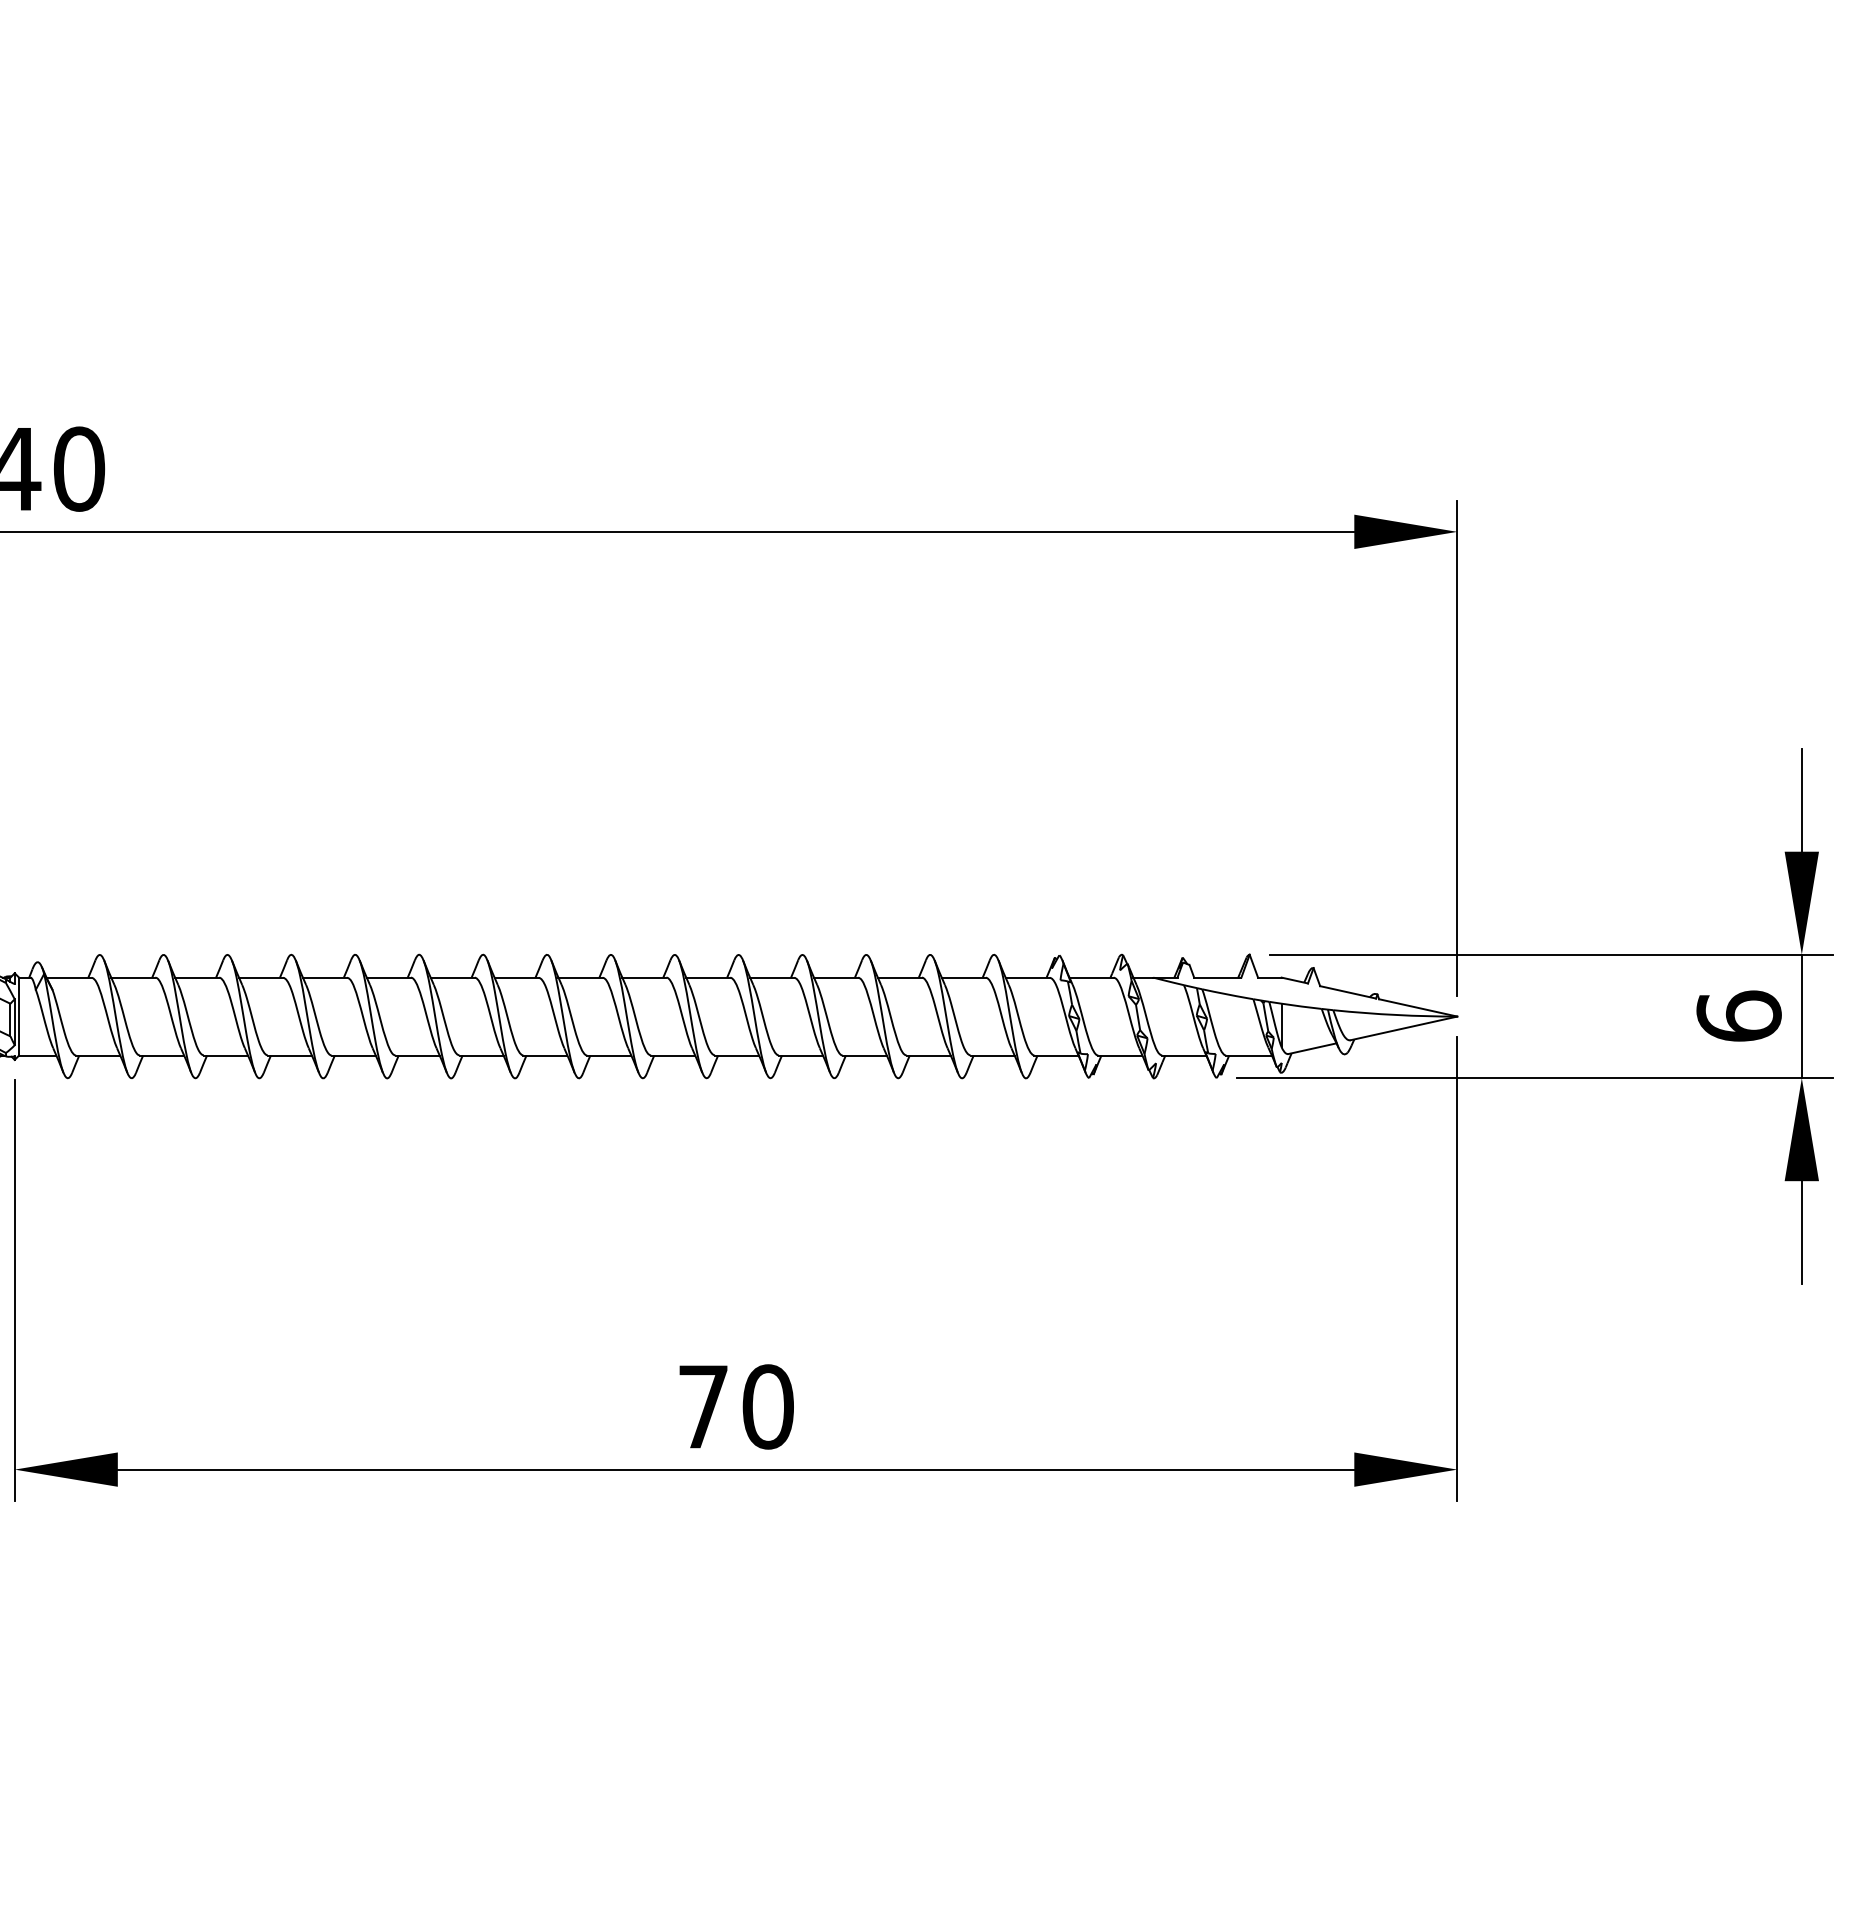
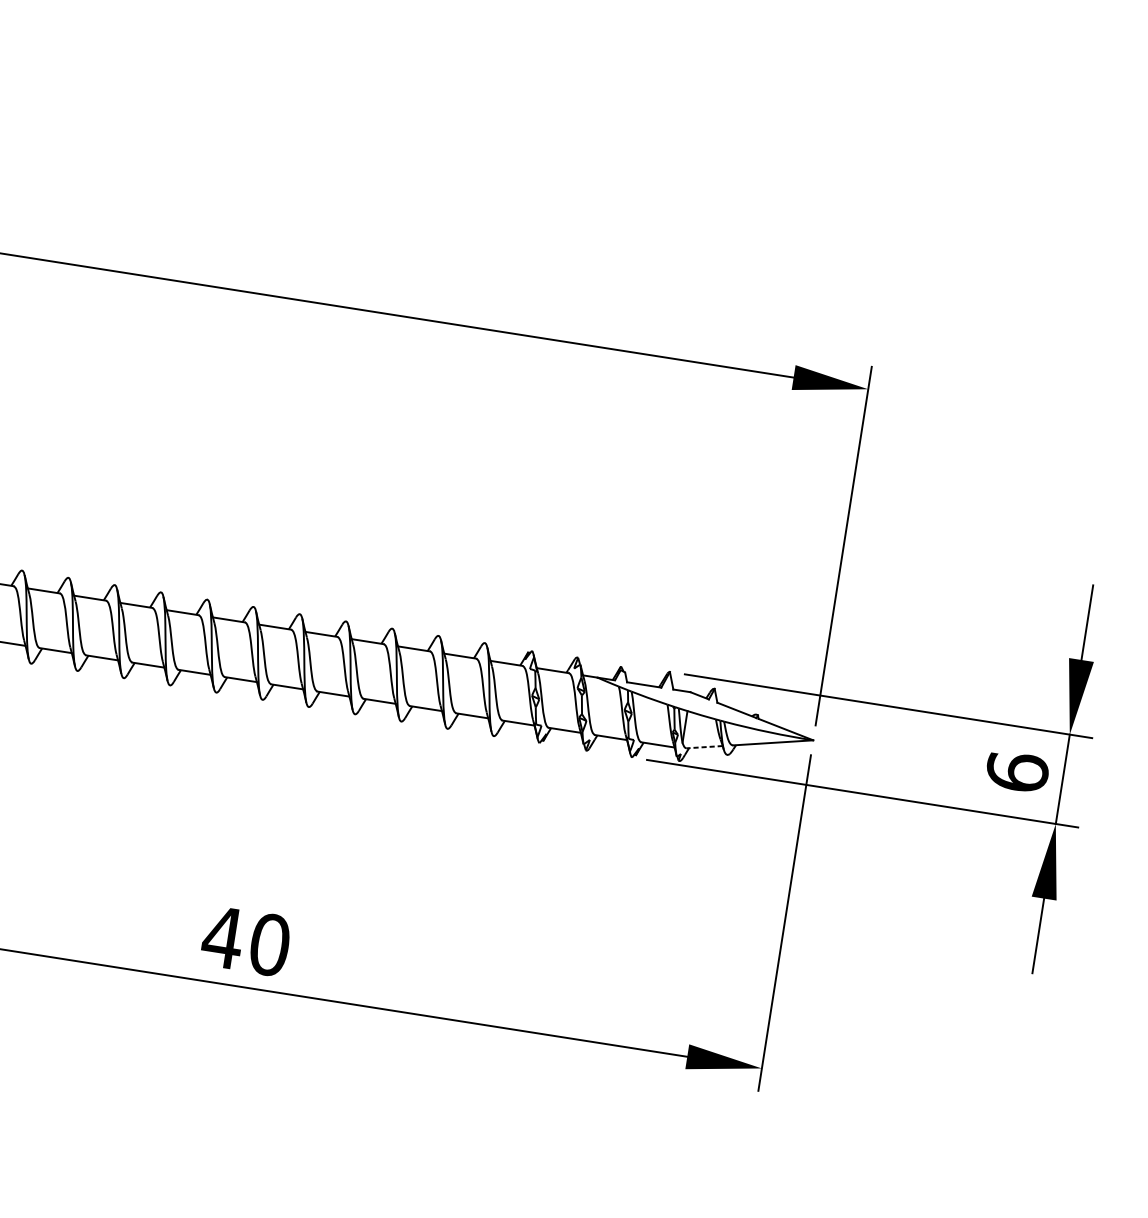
line: (1312, 1048) -> (704, 747), solid -> dashed
text: (703, 1406) -> (223, 937), 70 -> 40

